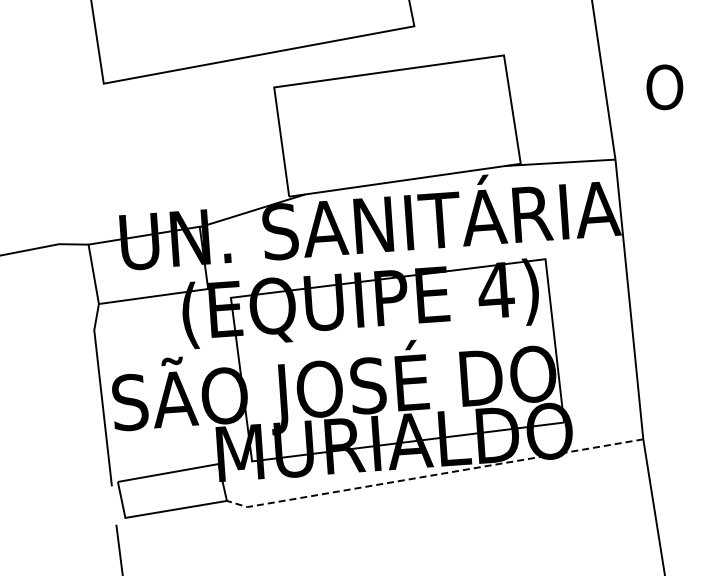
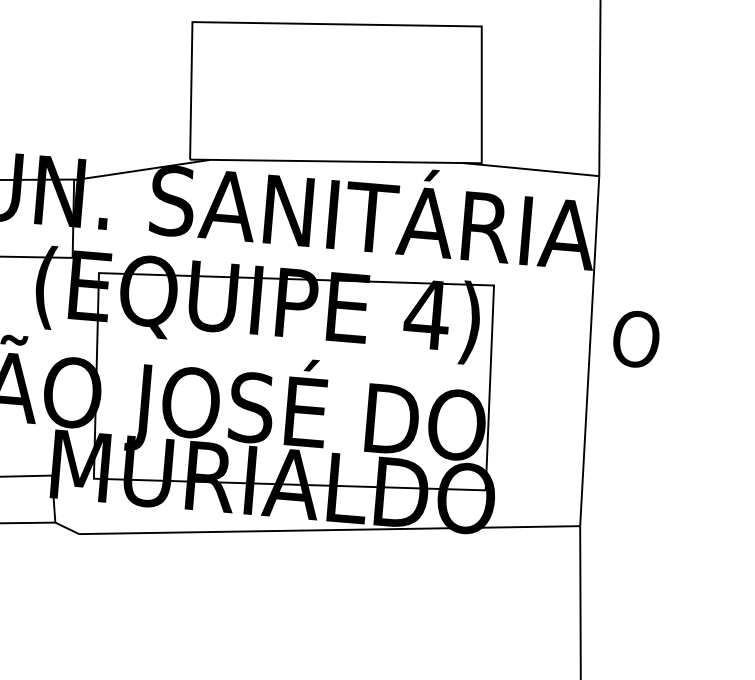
text: (664, 87) -> (635, 339), moved
line: (433, 475) -> (314, 530), dashed -> solid

